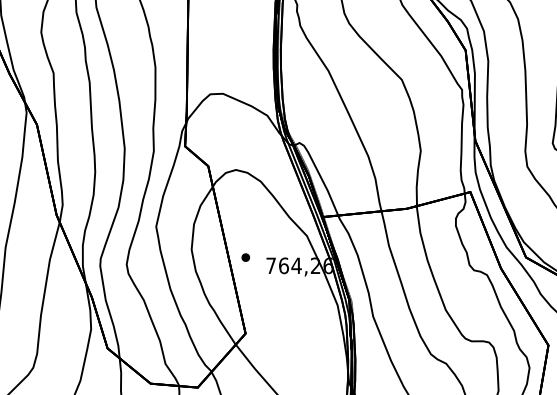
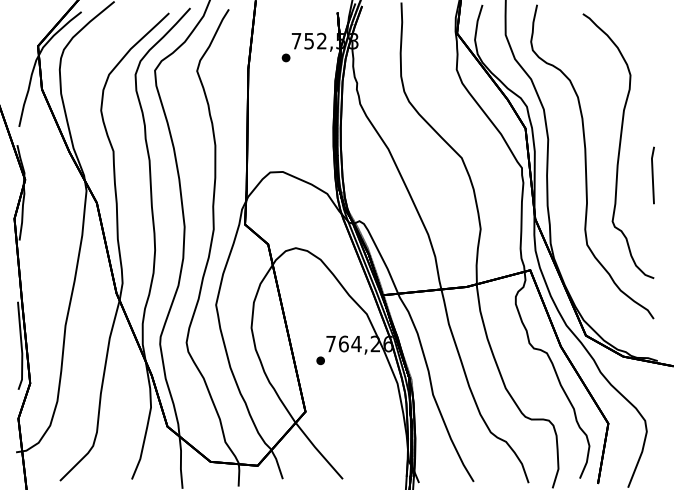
part: (245, 257) -> (320, 360), moved

